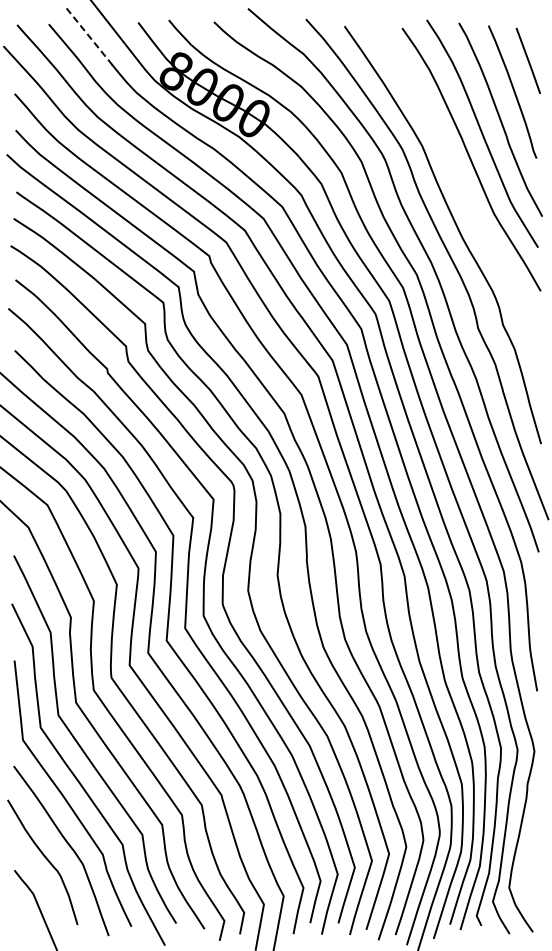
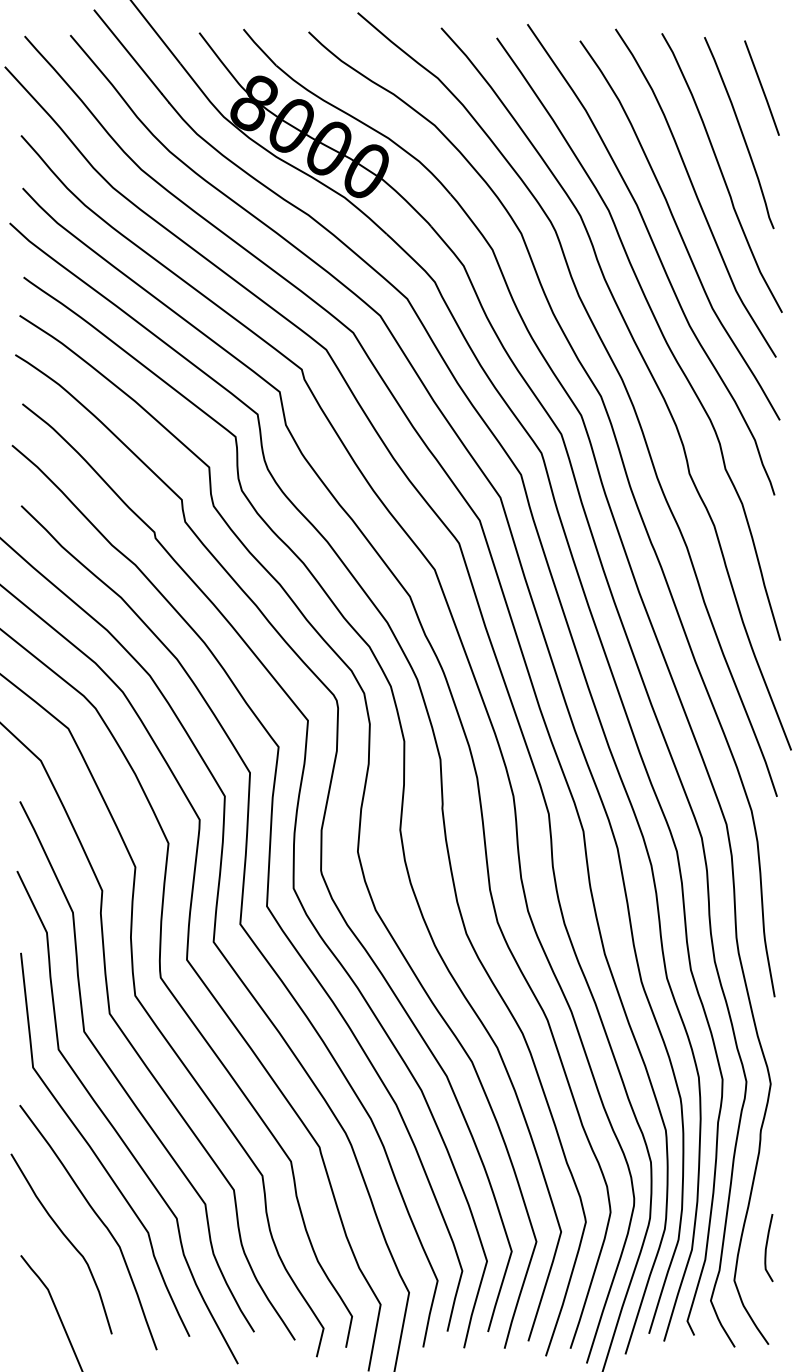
line: (88, 35) -> (127, 51), dashed -> solid
curve: (455, 177) -> (656, 256), added
curve: (532, 864) -> (767, 1247), added

